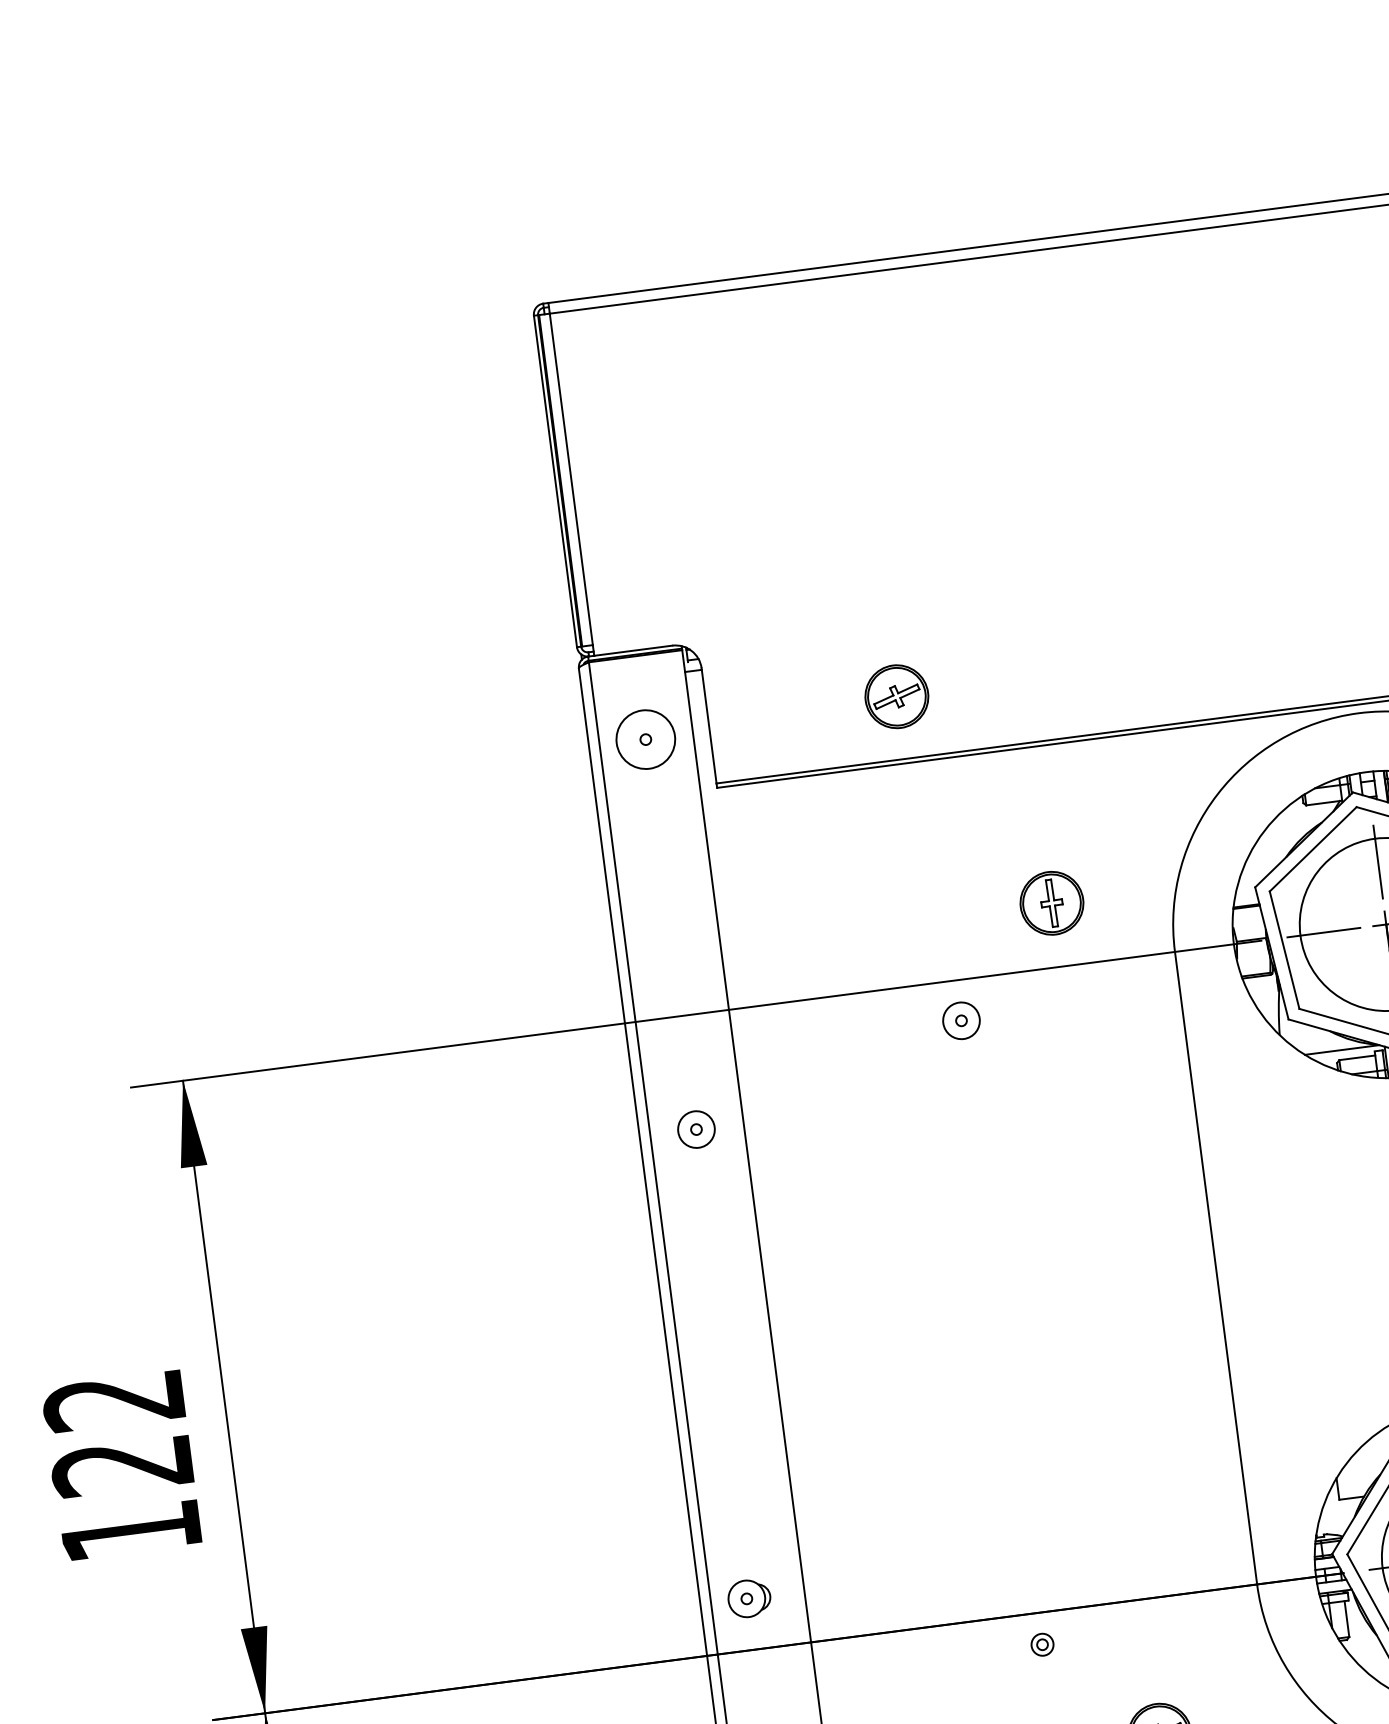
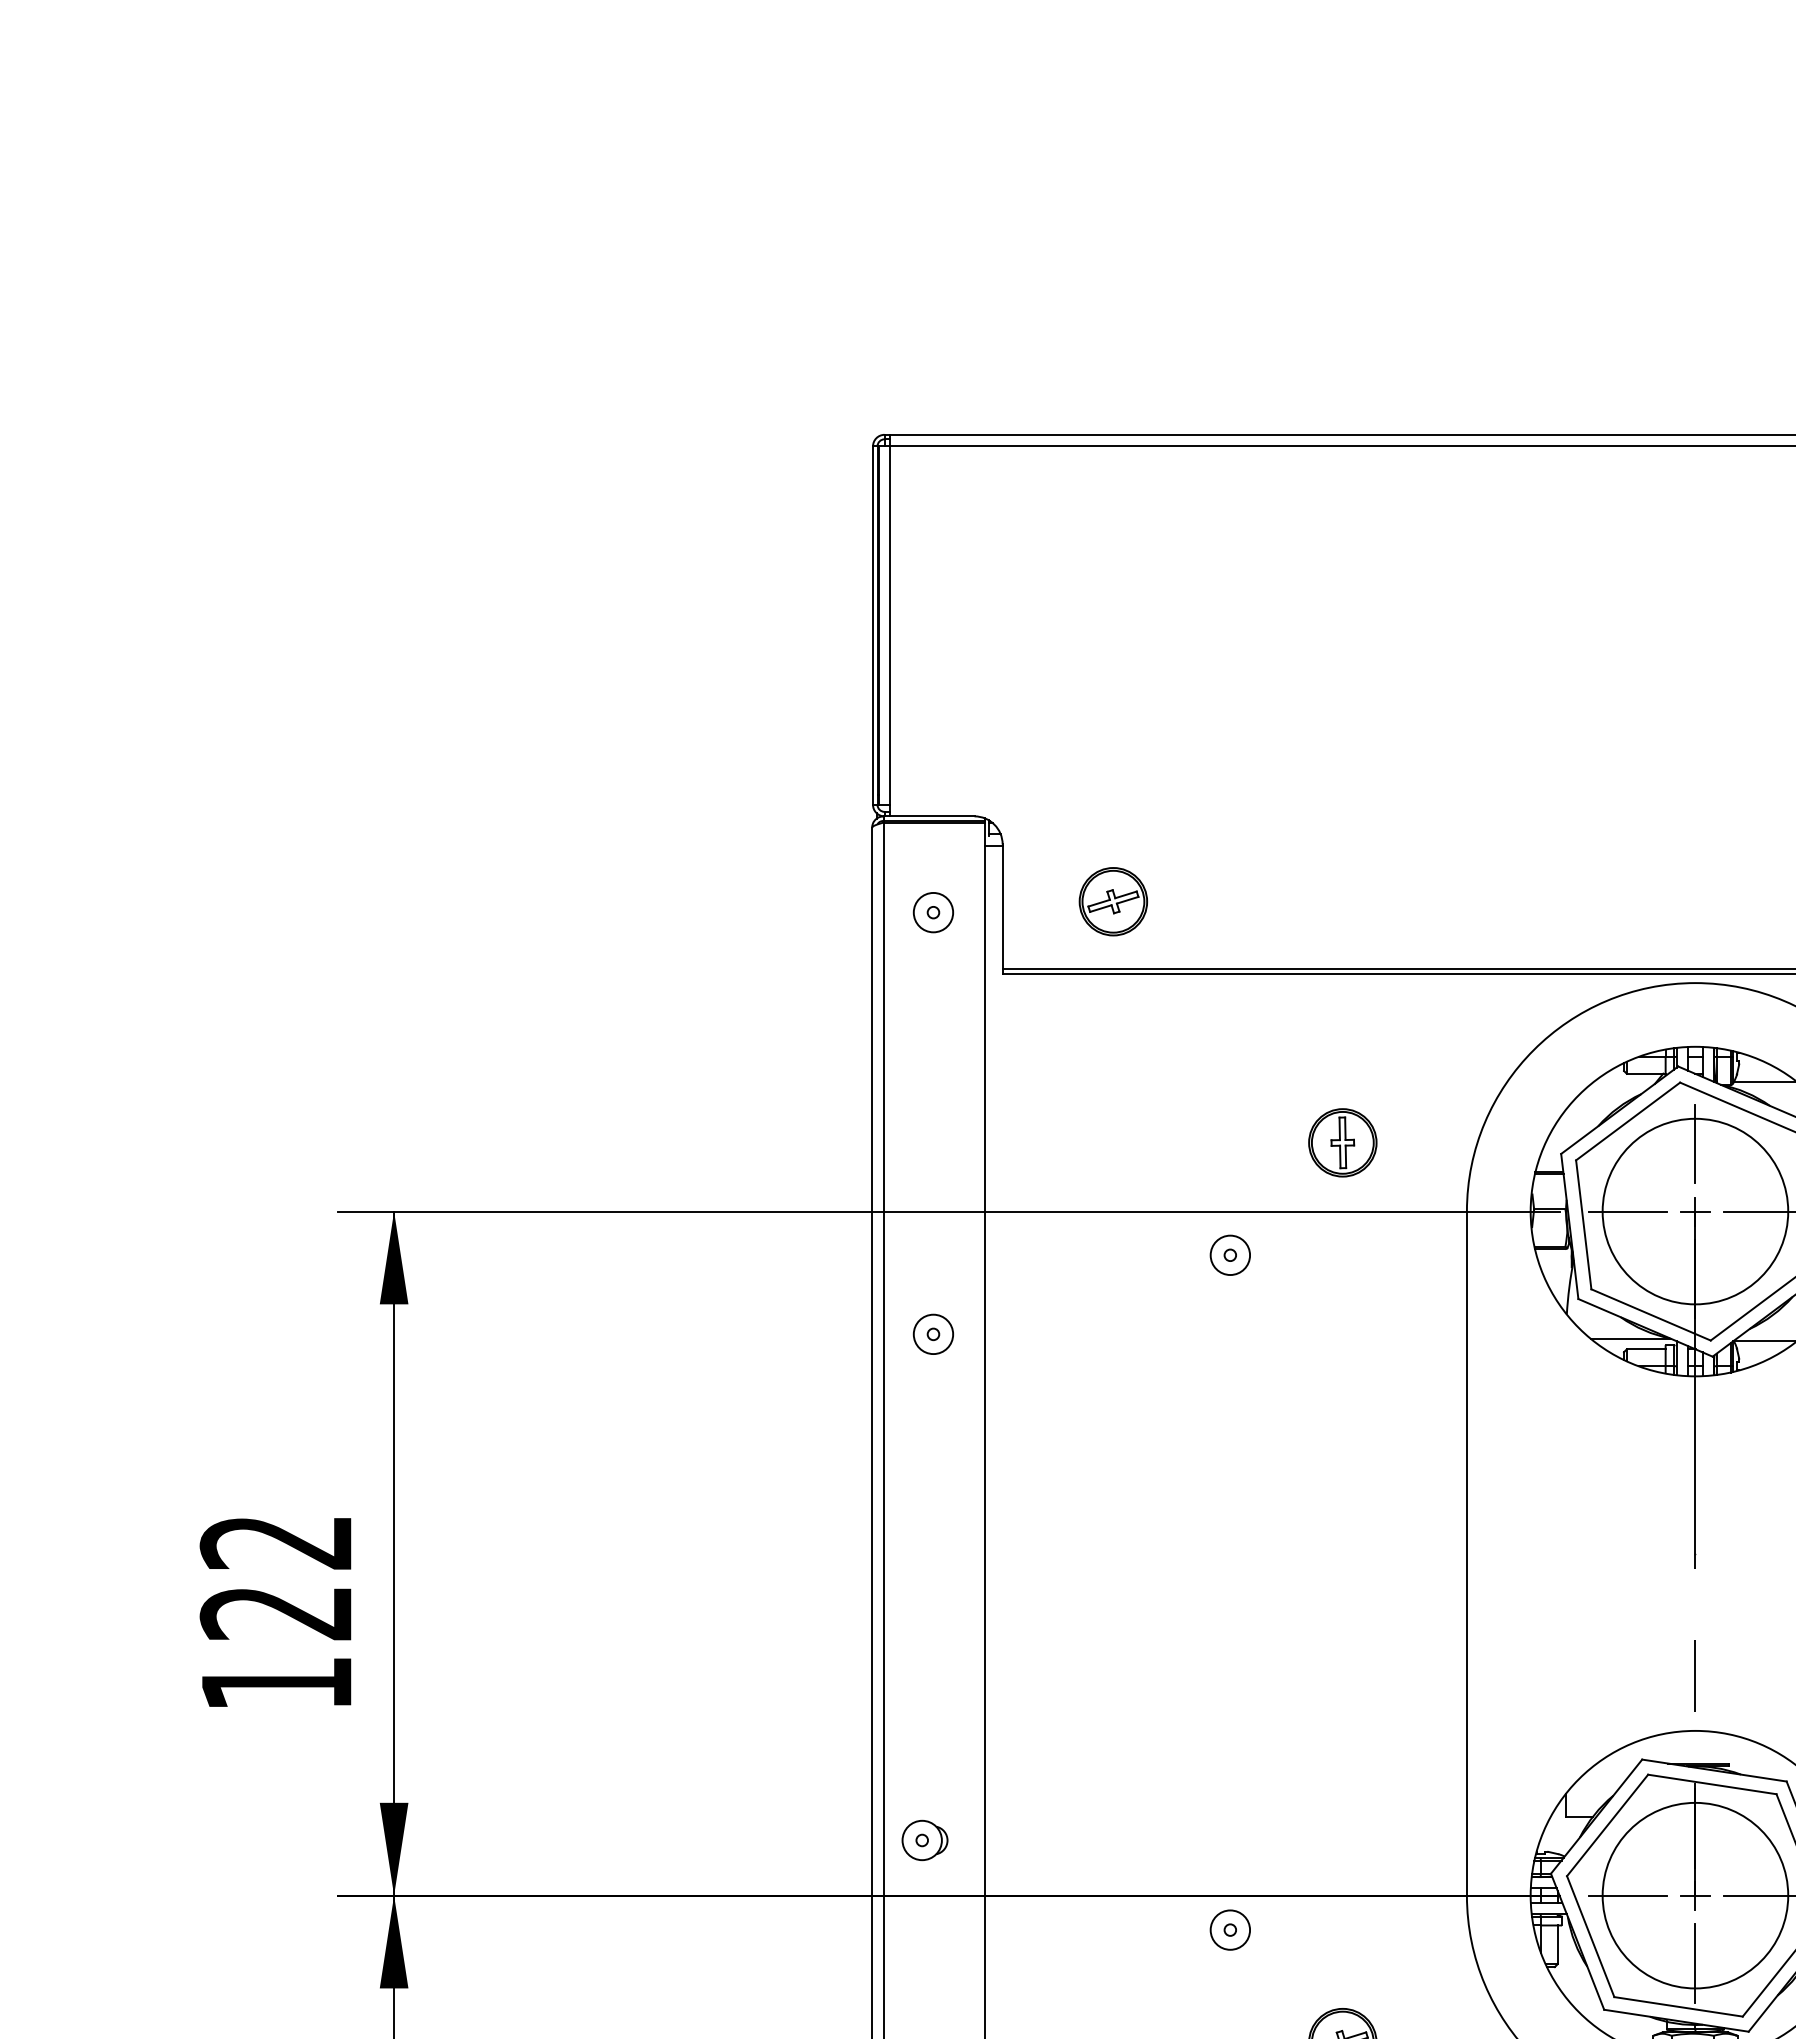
part: (896, 696) -> (1113, 901), moved
circle: (645, 739) -> (933, 912), size x0.62
circle: (1042, 1644) -> (1230, 1929), size x1.67

